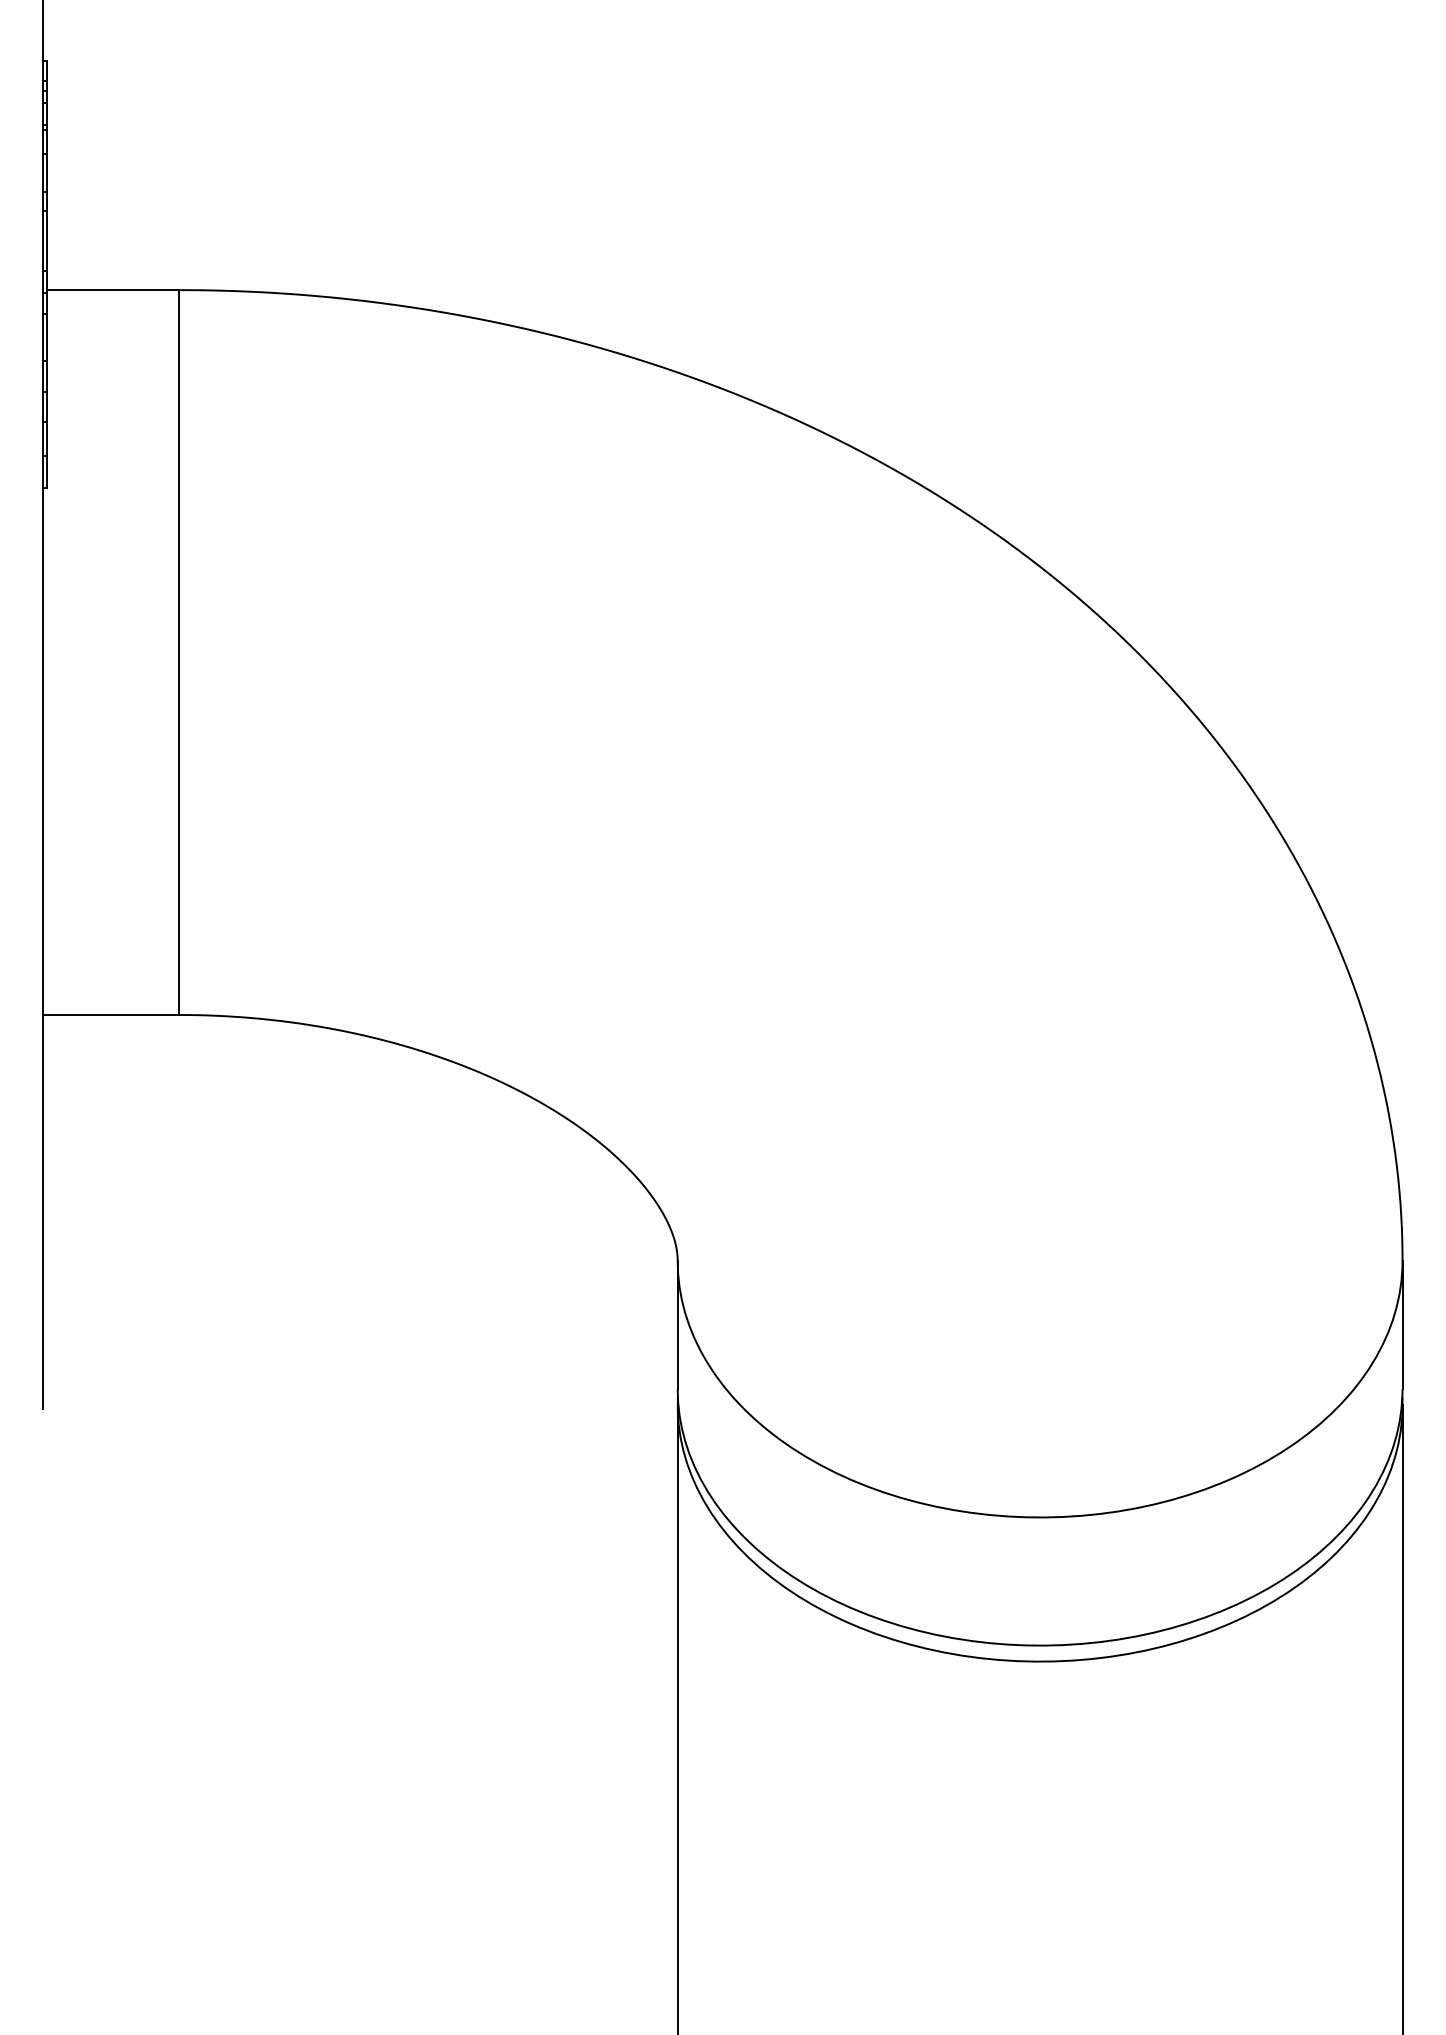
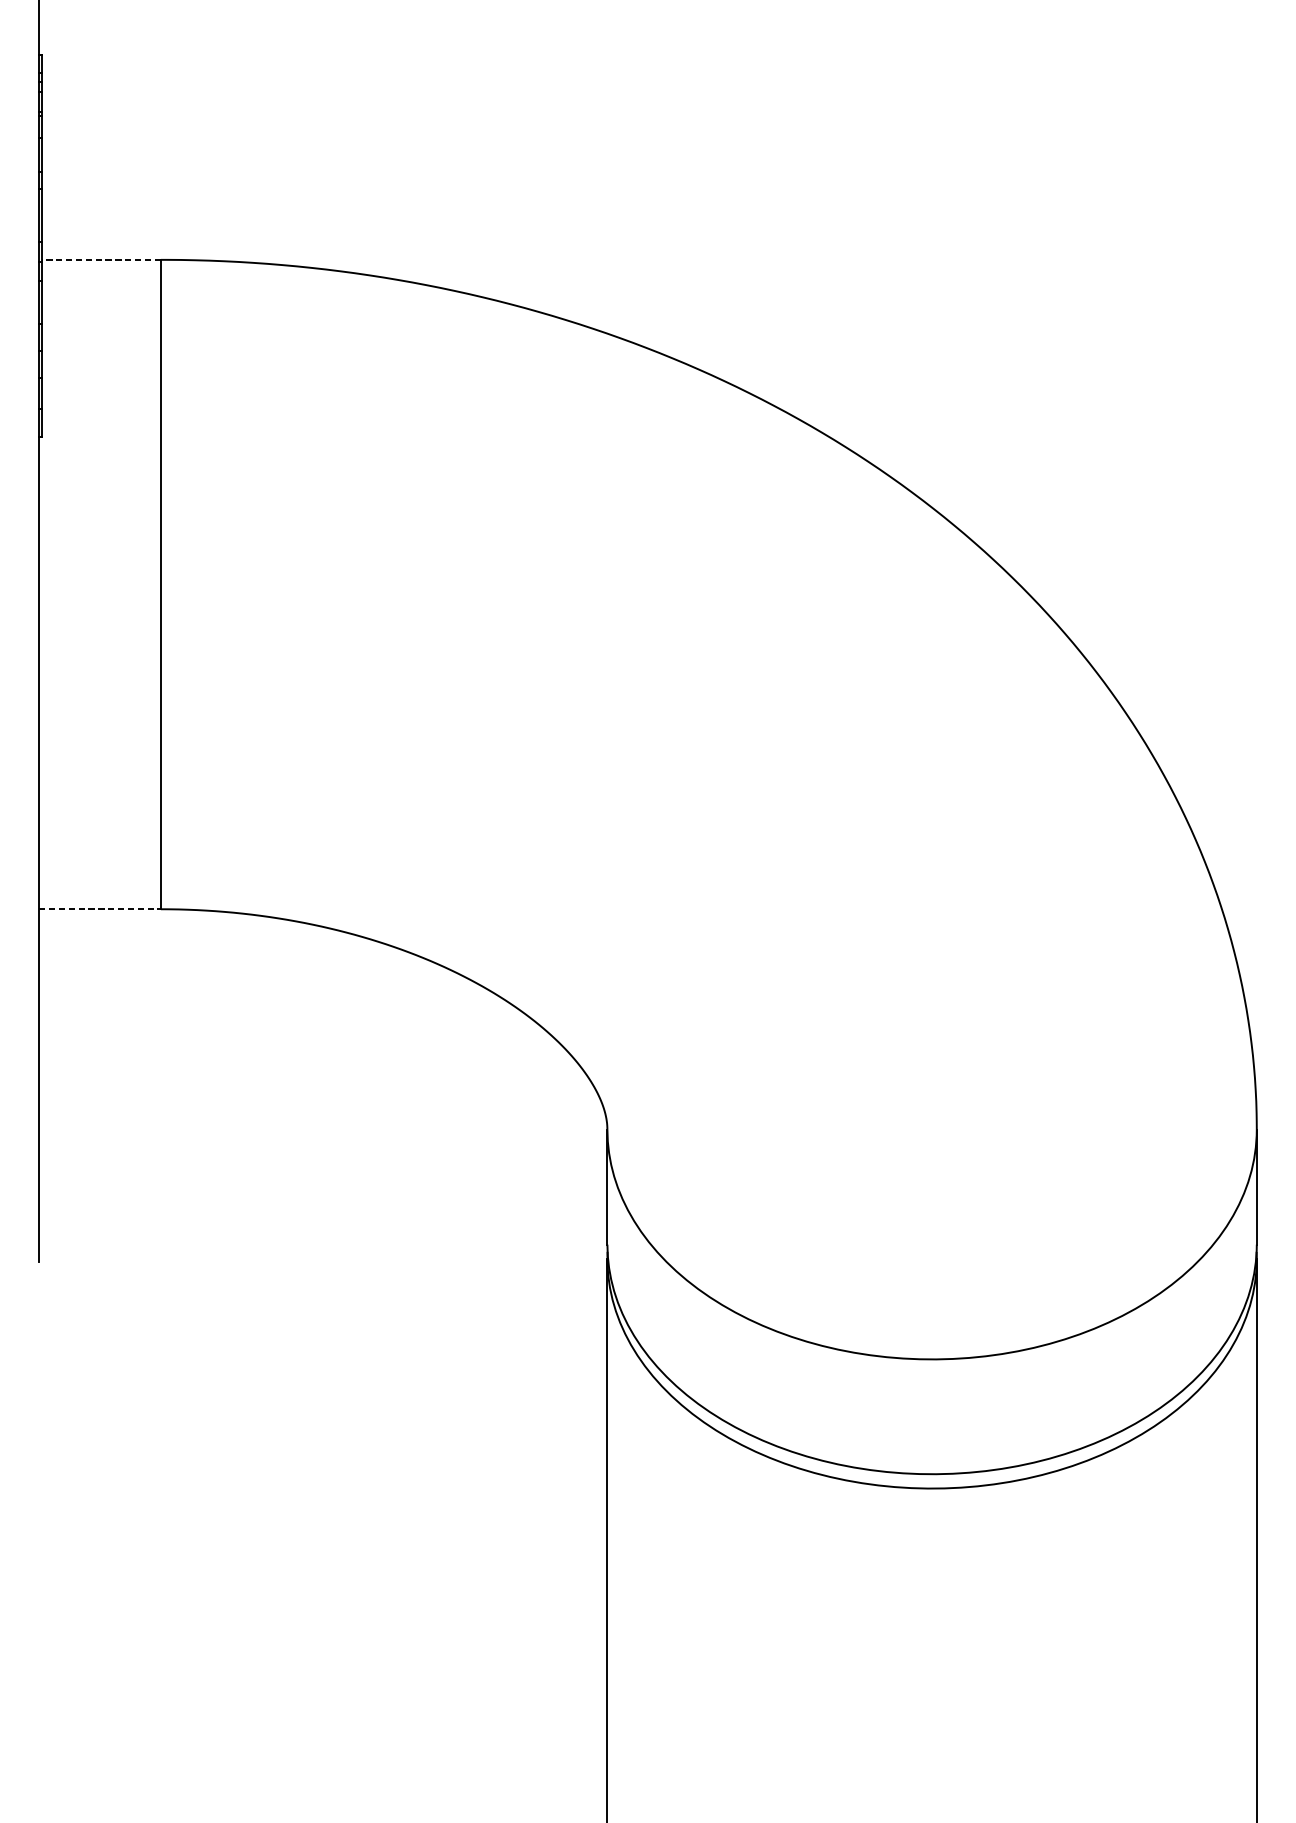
line: (112, 290) -> (101, 260), solid -> dashed
line: (111, 1015) -> (100, 909), solid -> dashed

